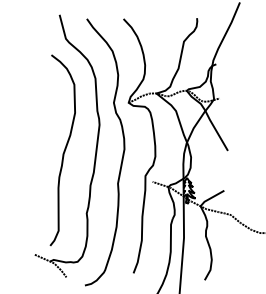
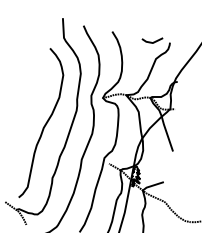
line: (177, 20) -> (154, 41), added

